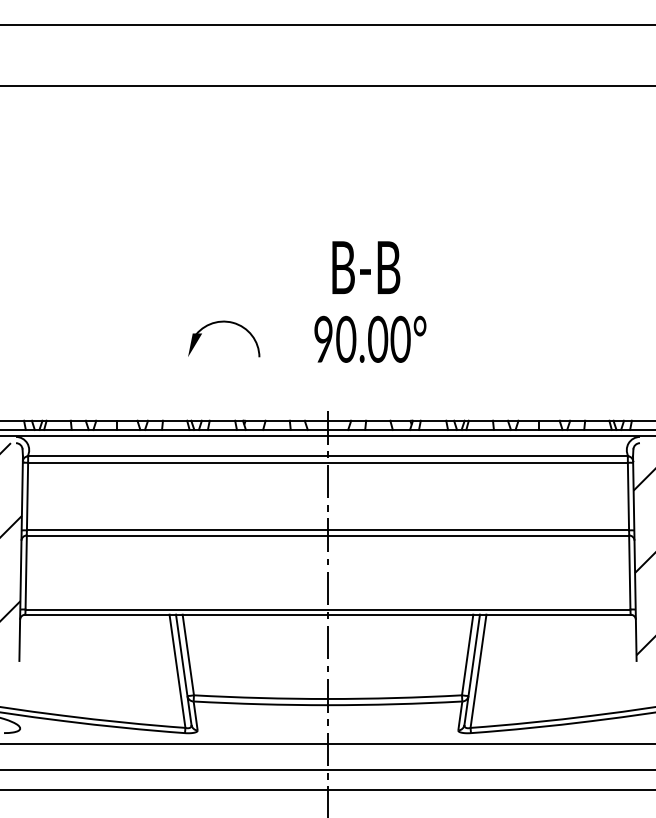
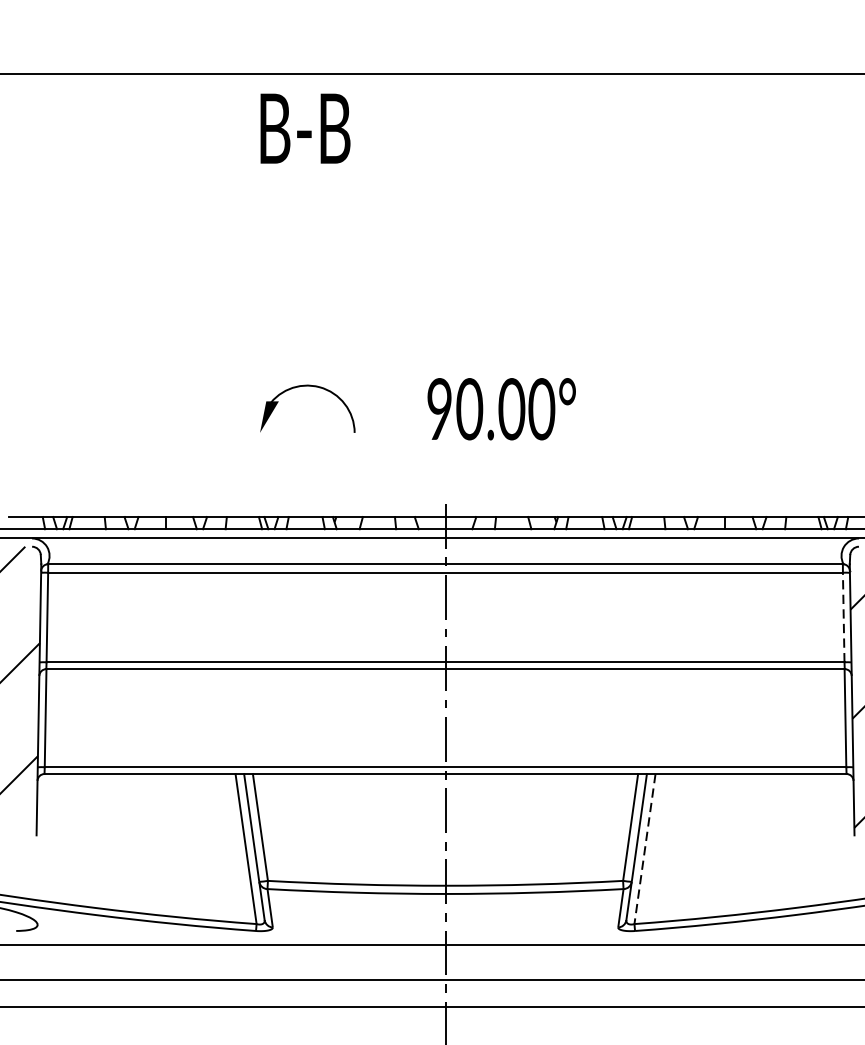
text: (366, 267) -> (305, 128), moved
line: (628, 496) -> (843, 617), solid -> dashed
line: (478, 671) -> (644, 849), solid -> dashed

